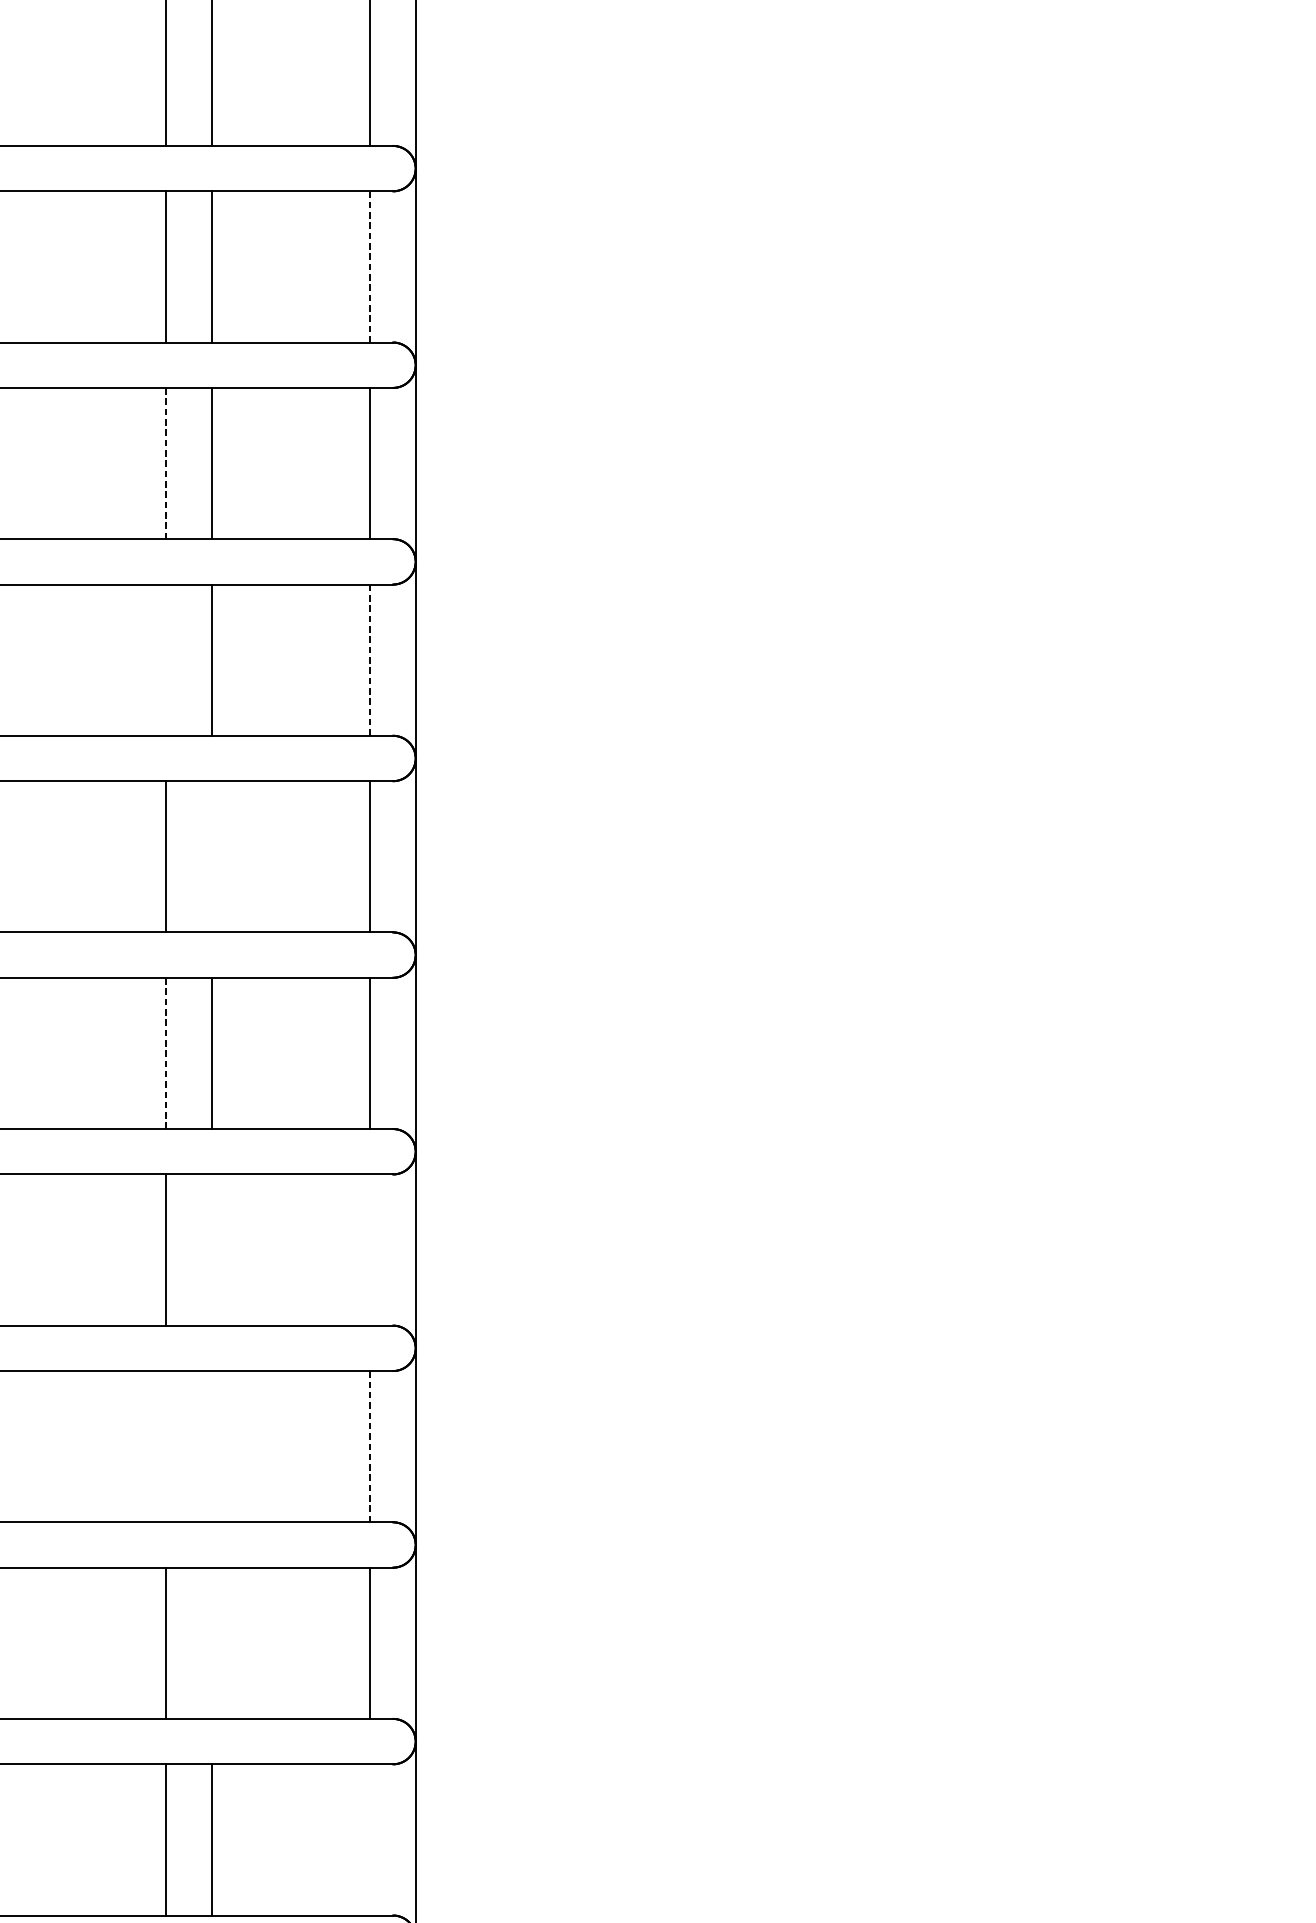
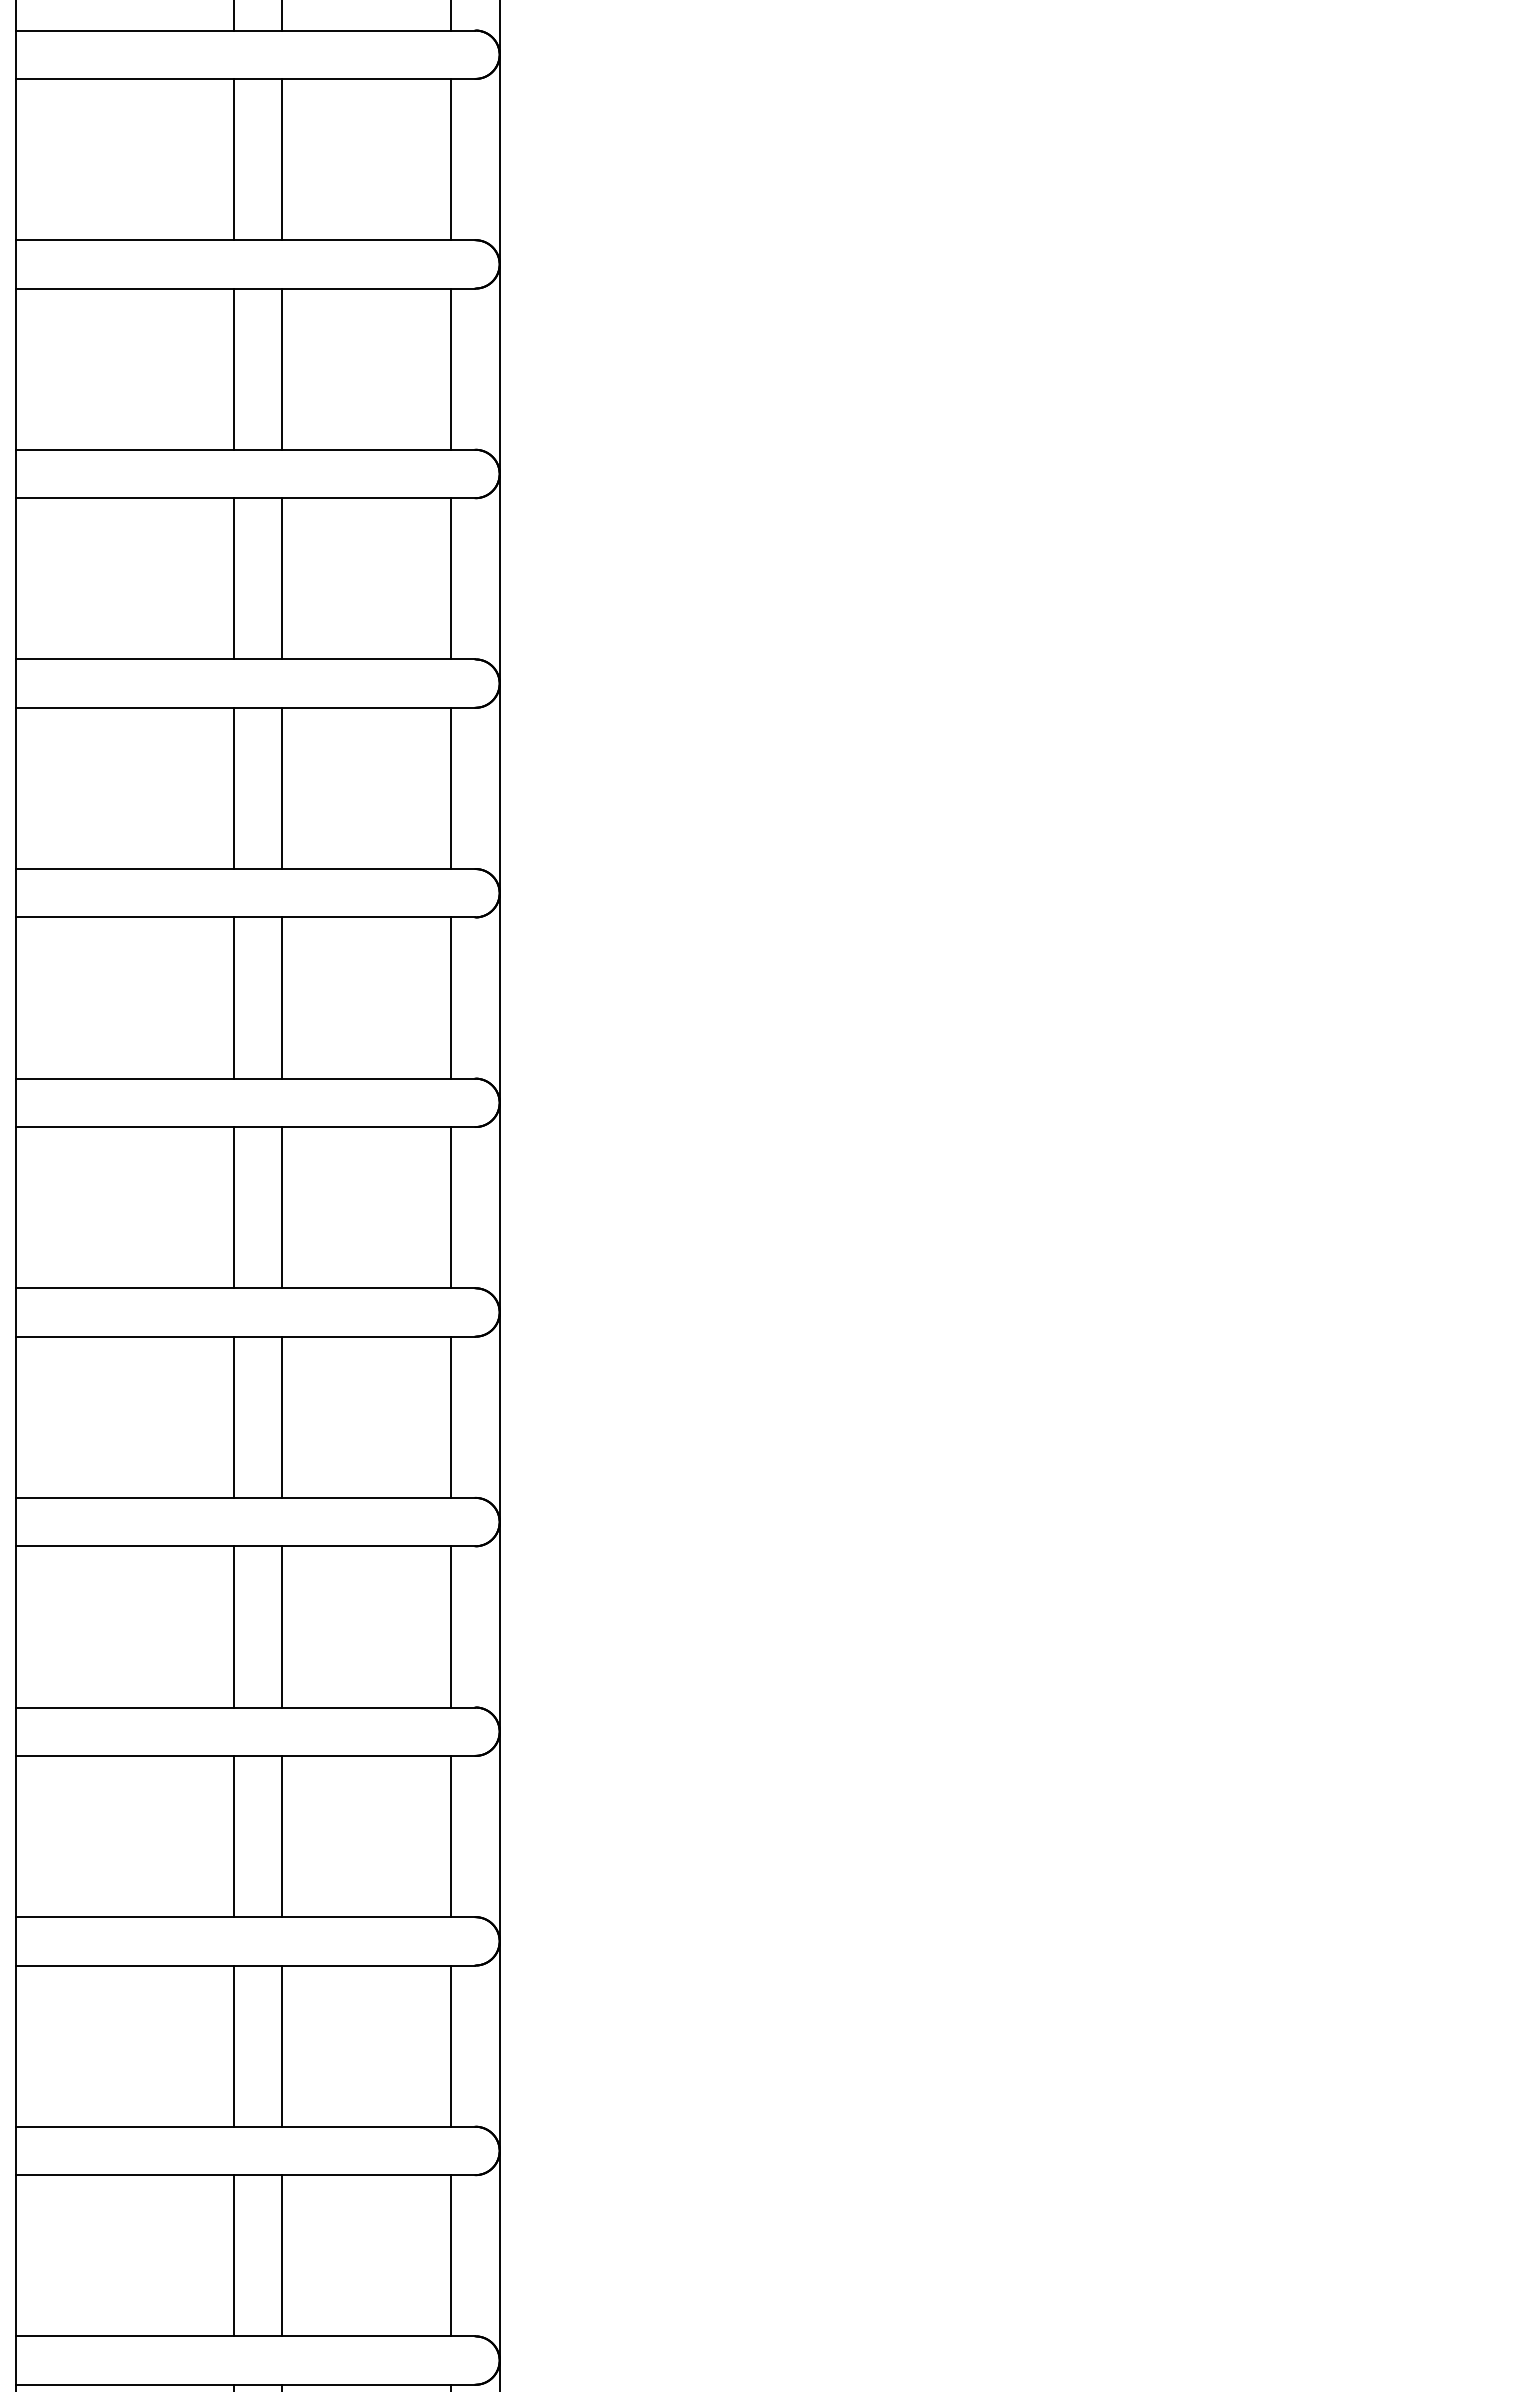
line: (370, 266) -> (451, 578), dashed -> solid
line: (166, 463) -> (233, 788), dashed -> solid
line: (166, 659) -> (233, 997), added
line: (370, 660) -> (451, 998), dashed -> solid
line: (211, 856) -> (281, 1207), added
line: (166, 1053) -> (233, 1417), dashed -> solid
line: (211, 1249) -> (281, 1626), added
line: (370, 1249) -> (451, 1626), added
line: (166, 1446) -> (233, 1836), added
line: (211, 1446) -> (281, 1836), added
line: (370, 1446) -> (451, 1836), dashed -> solid
line: (211, 1642) -> (281, 2045), added
line: (370, 1839) -> (451, 2255), added

